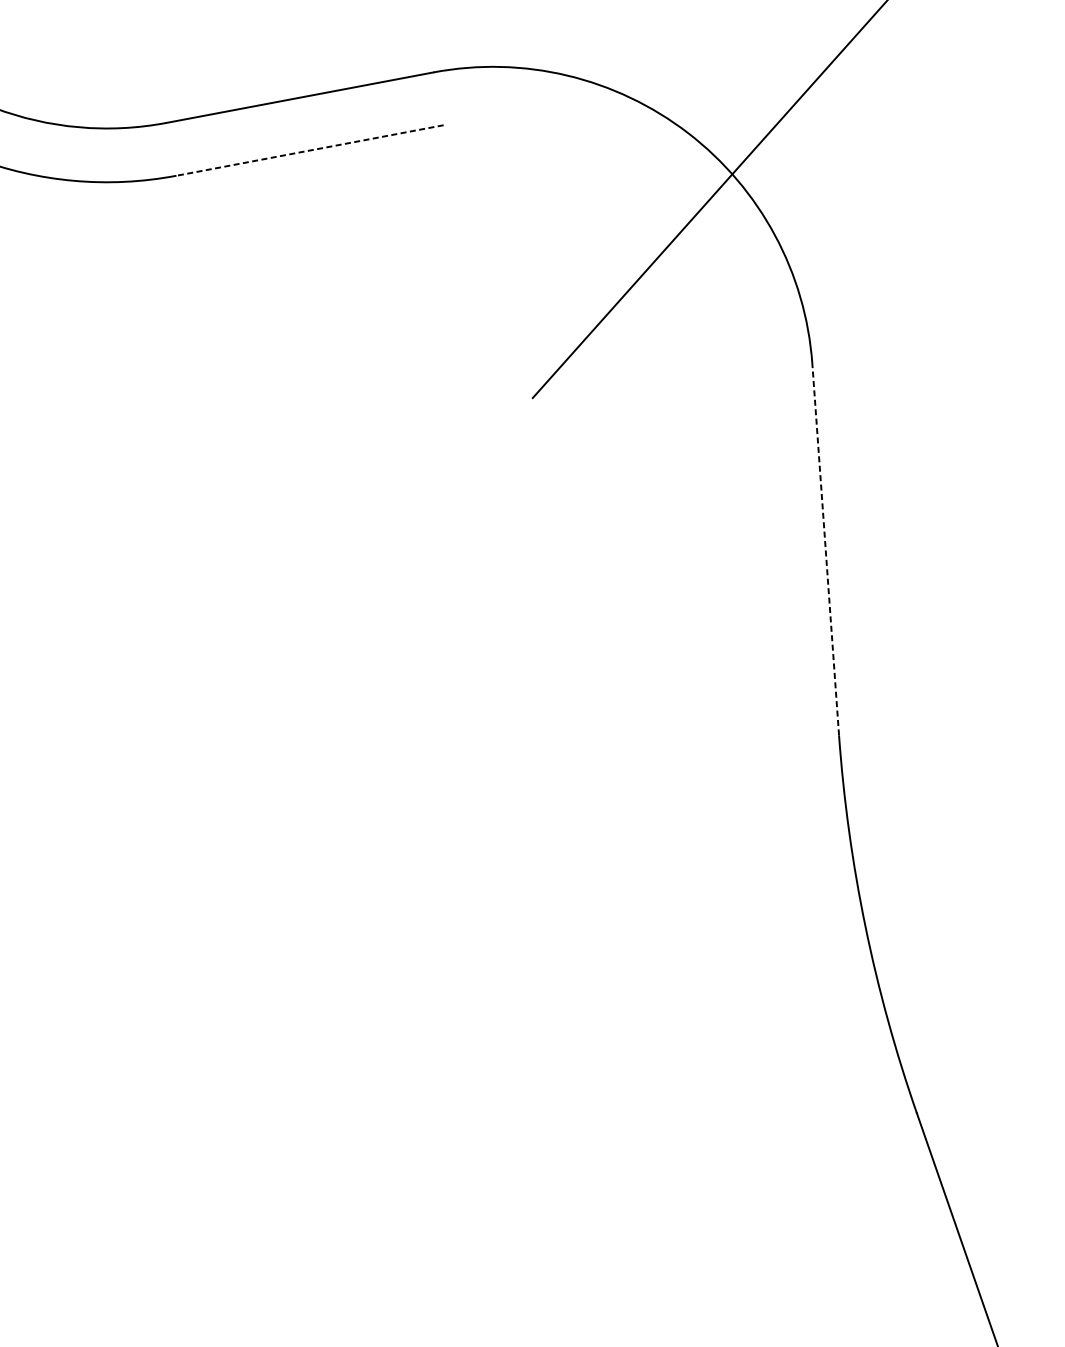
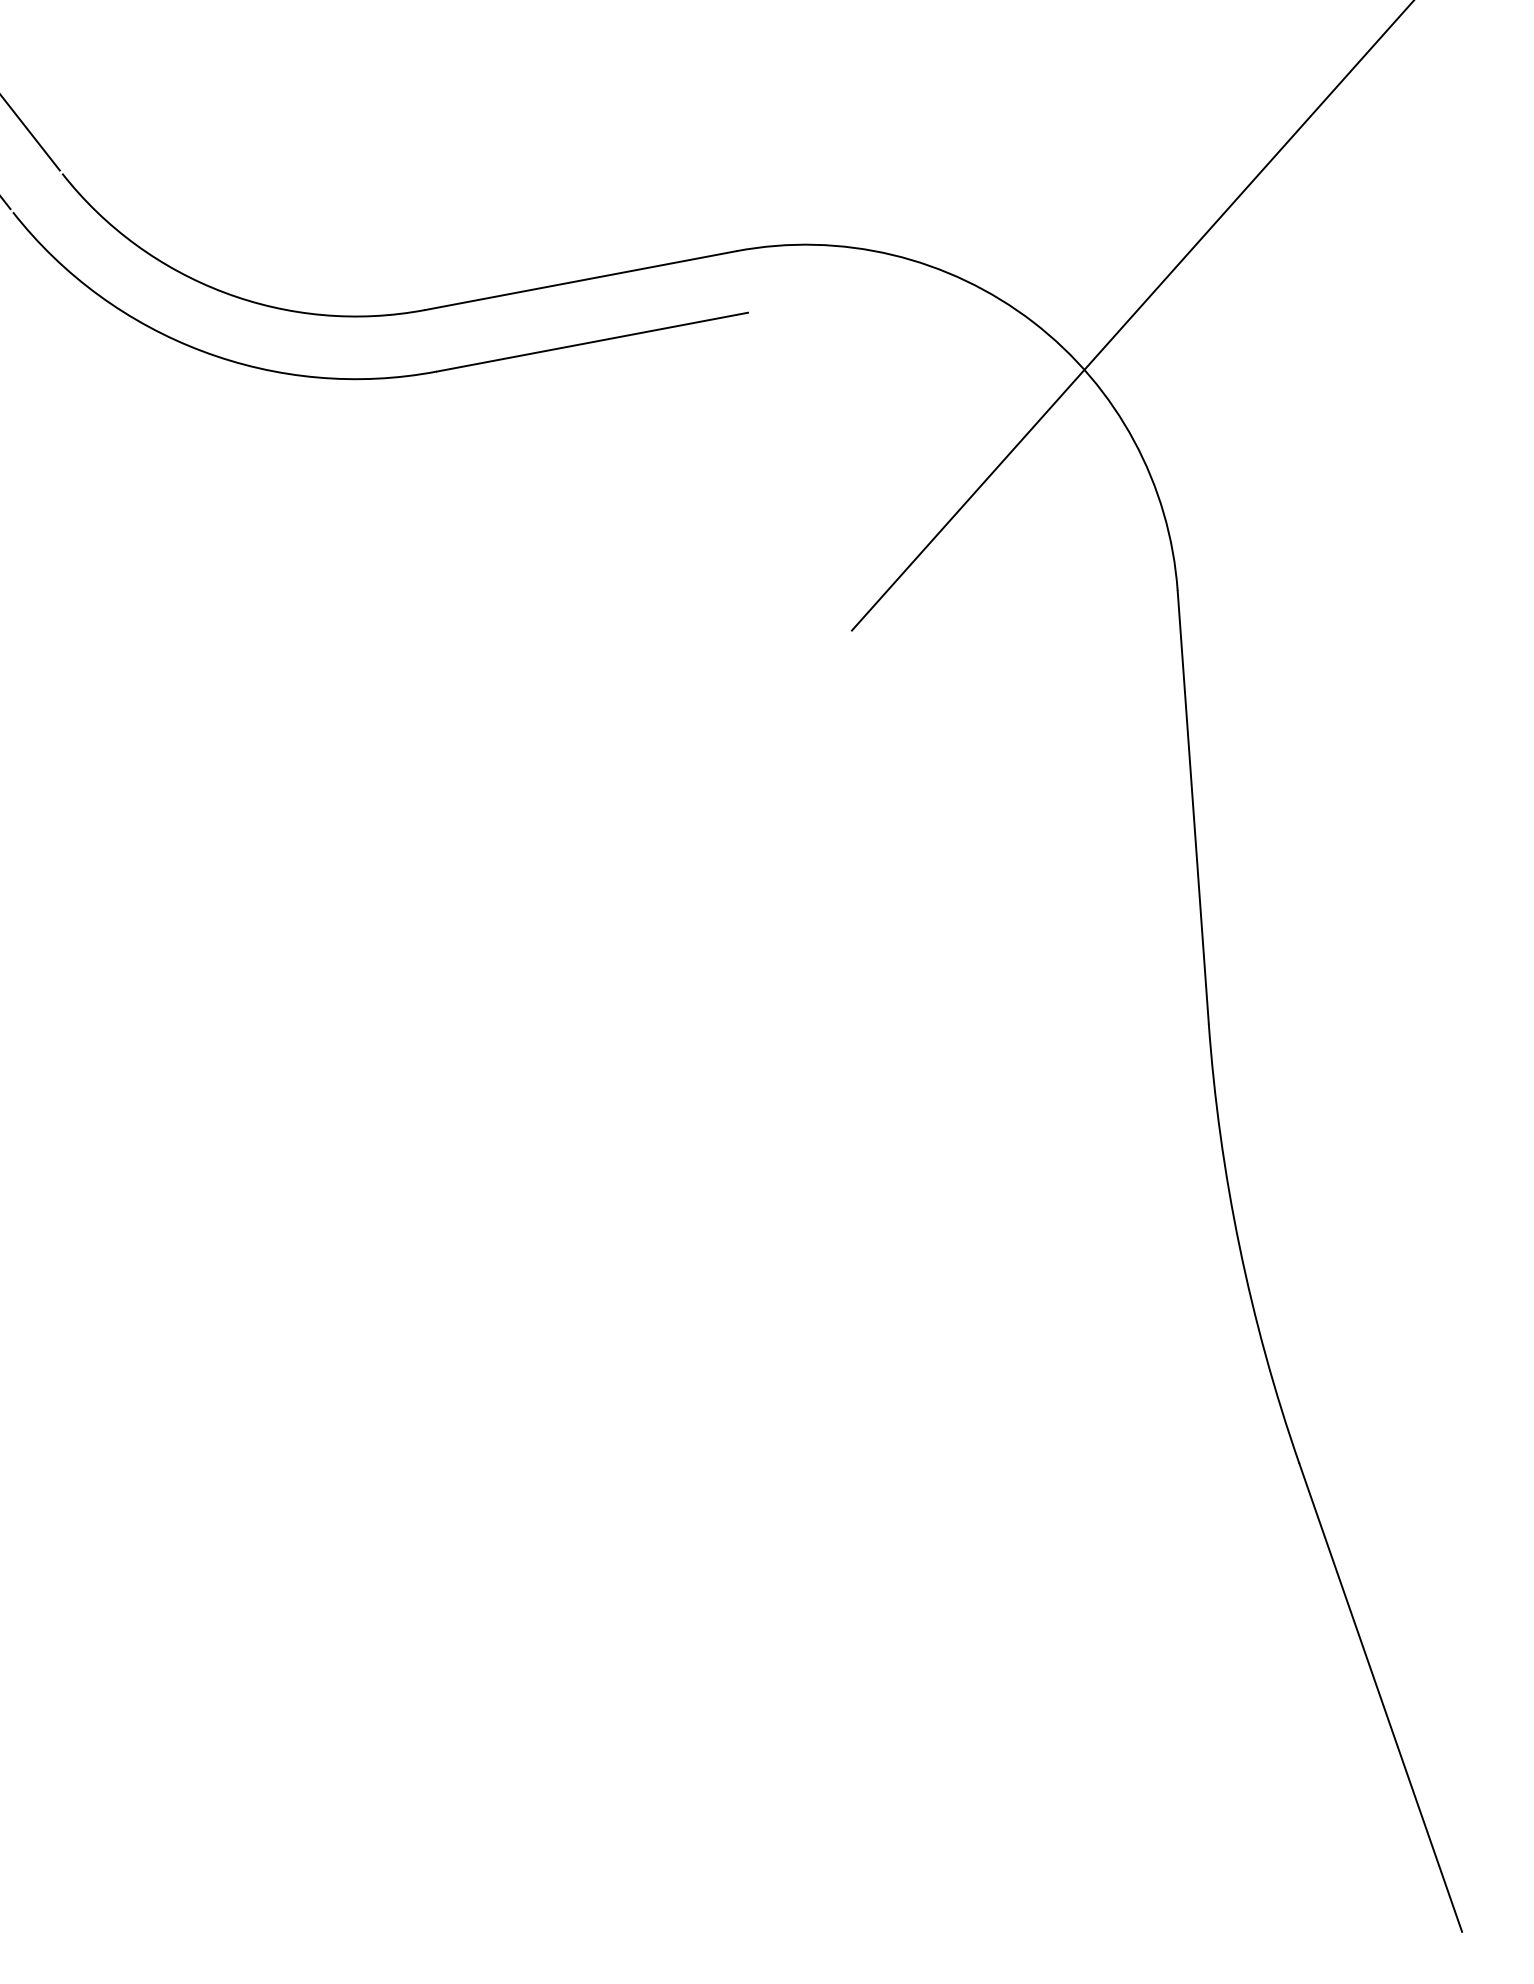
line: (309, 150) -> (591, 342), dashed -> solid
line: (825, 549) -> (1193, 807), dashed -> solid

